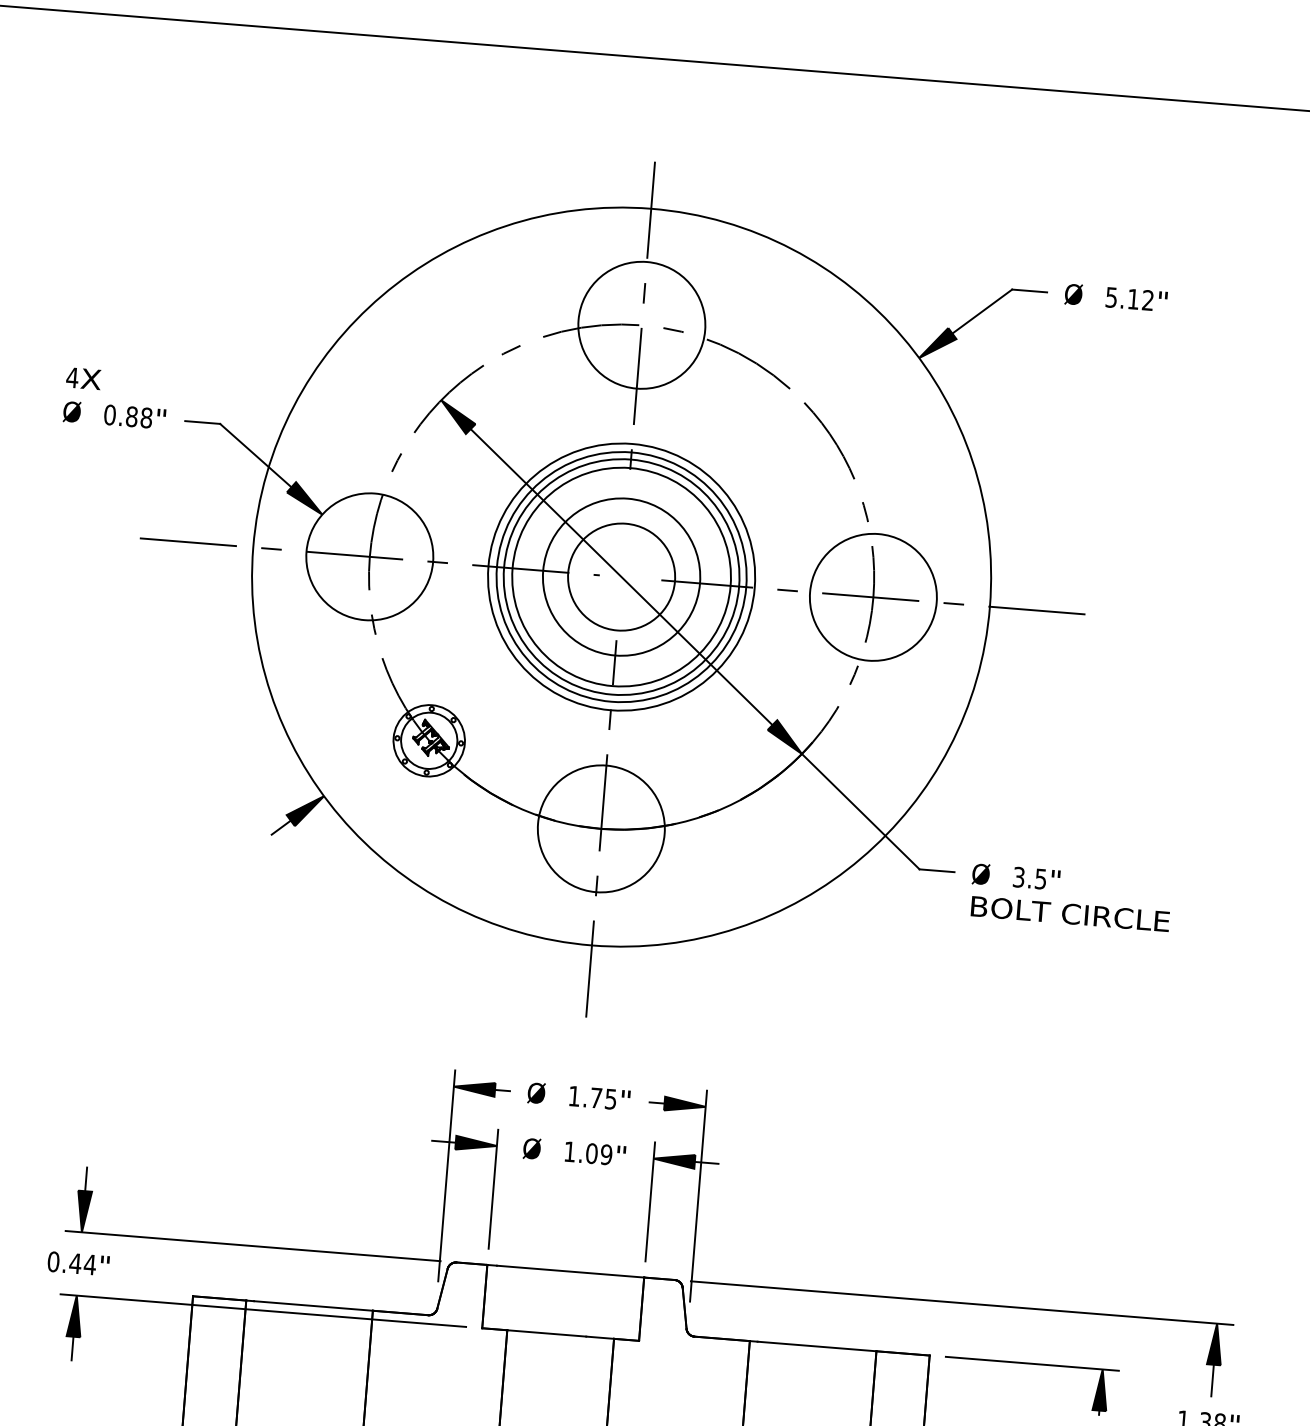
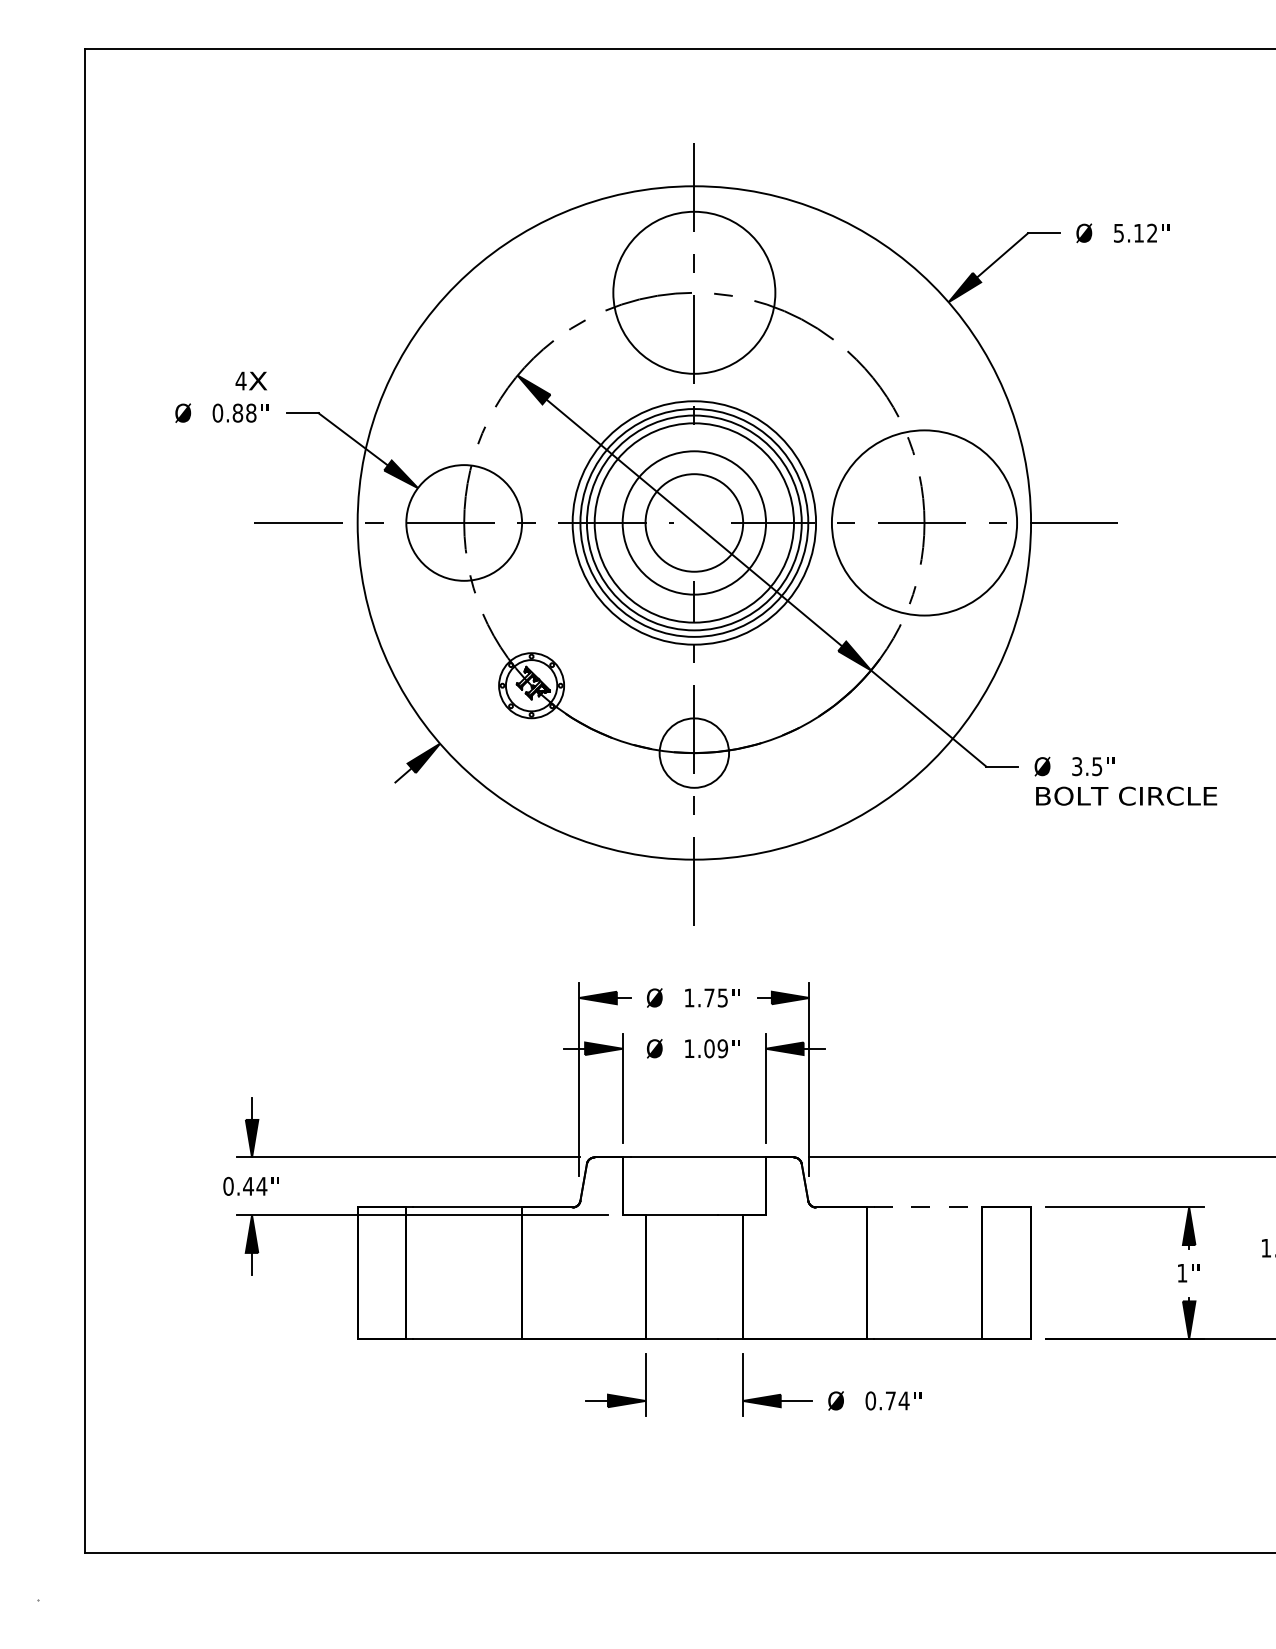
circle: (642, 324) -> (694, 292), size x1.4
text: (82, 377) -> (250, 380), moved
circle: (873, 596) -> (924, 522), size x1.6
circle: (601, 829) -> (694, 753), size x0.6
line: (817, 1346) -> (928, 1207), solid -> dashed

